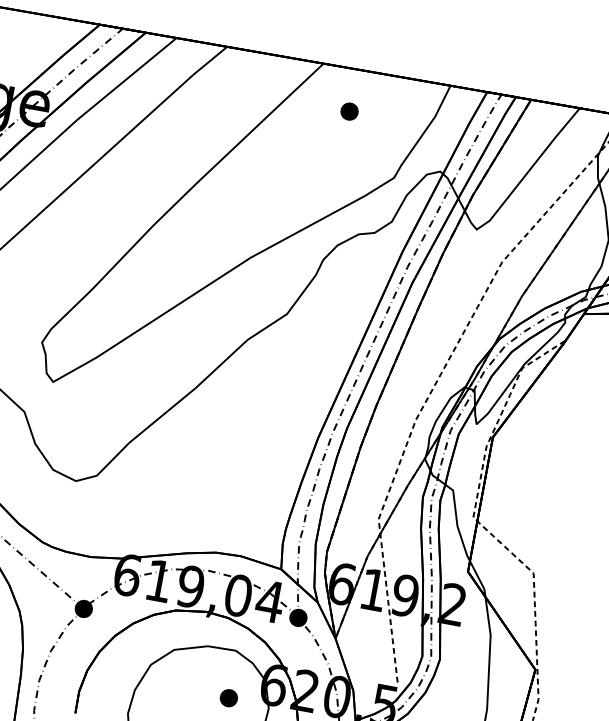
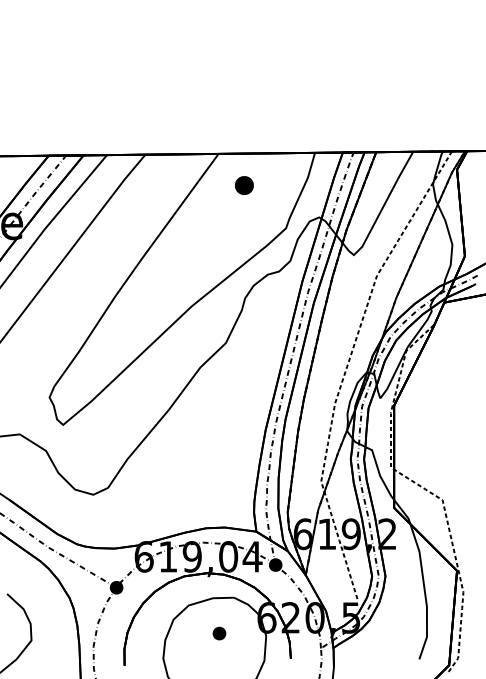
part: (348, 111) -> (243, 185), size x1.4
part: (228, 698) -> (219, 633), moved

